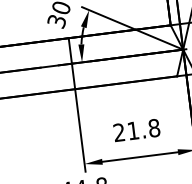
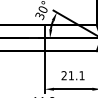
text: (153, 127) -> (81, 75), 21.8 -> 21.1

